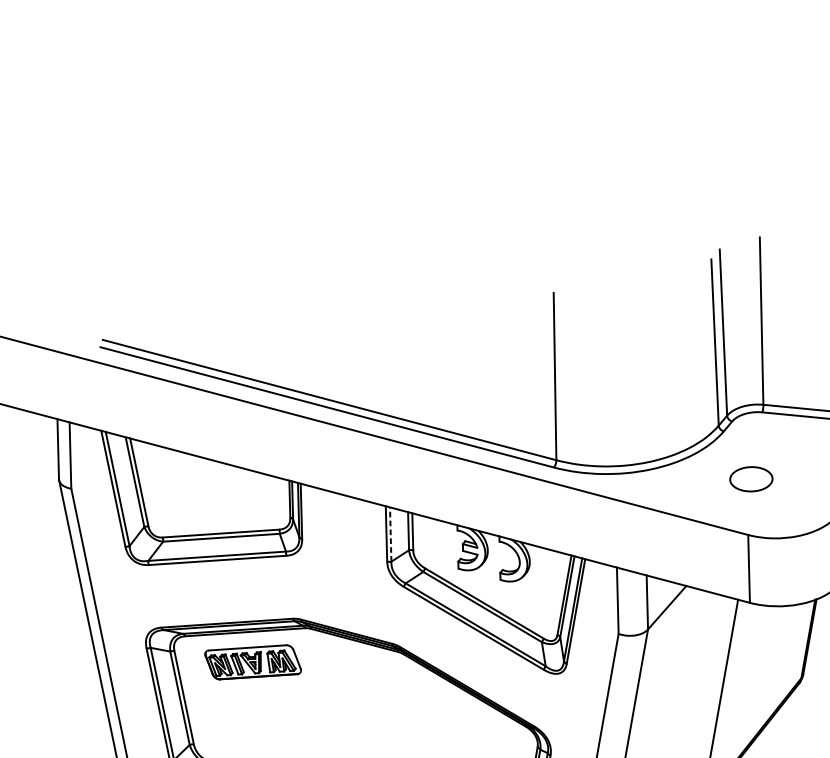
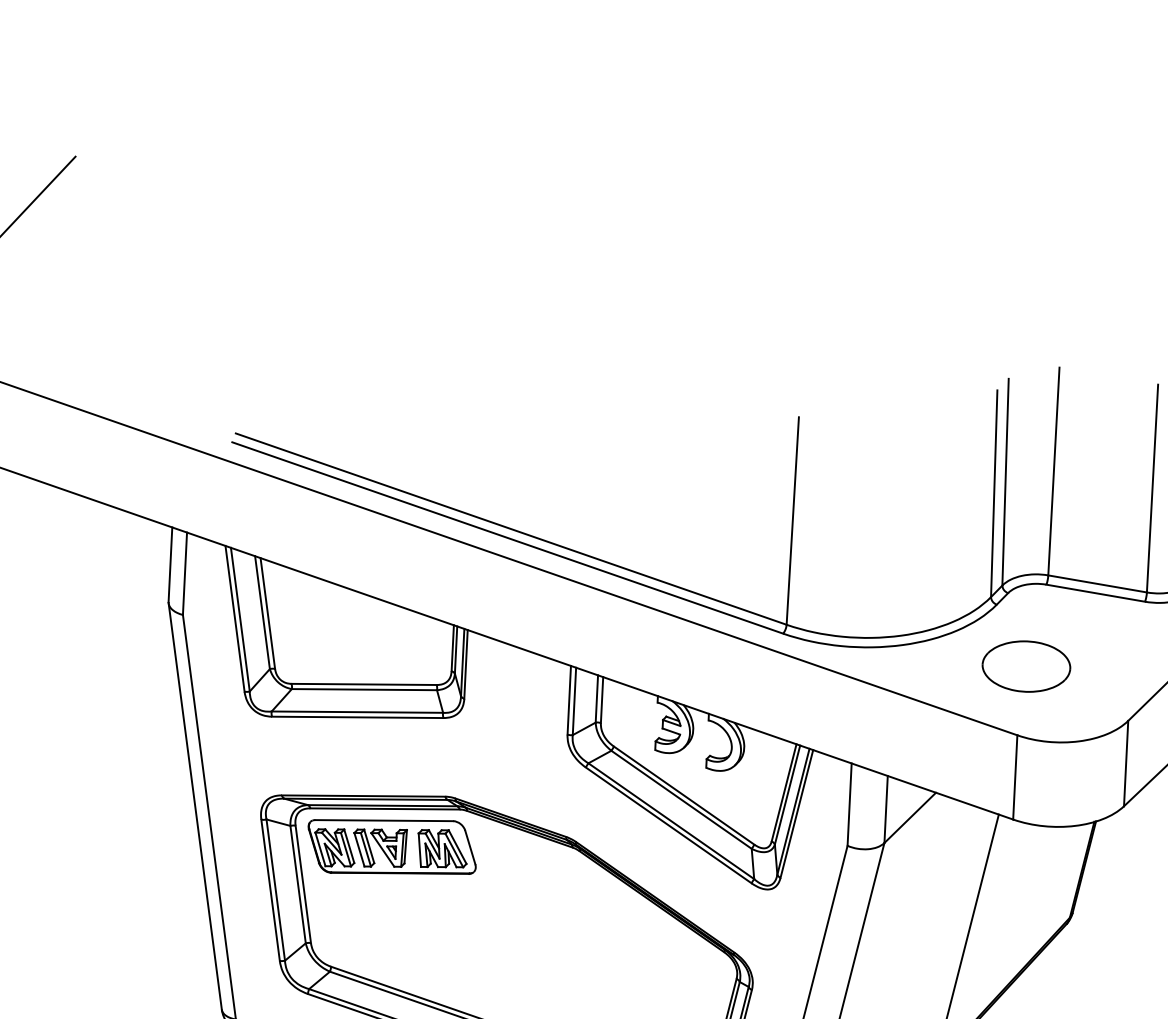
part: (751, 479) -> (1026, 666), size x1.67
line: (390, 534) -> (574, 701), dashed -> solid
part: (252, 662) -> (391, 846), size x1.43

